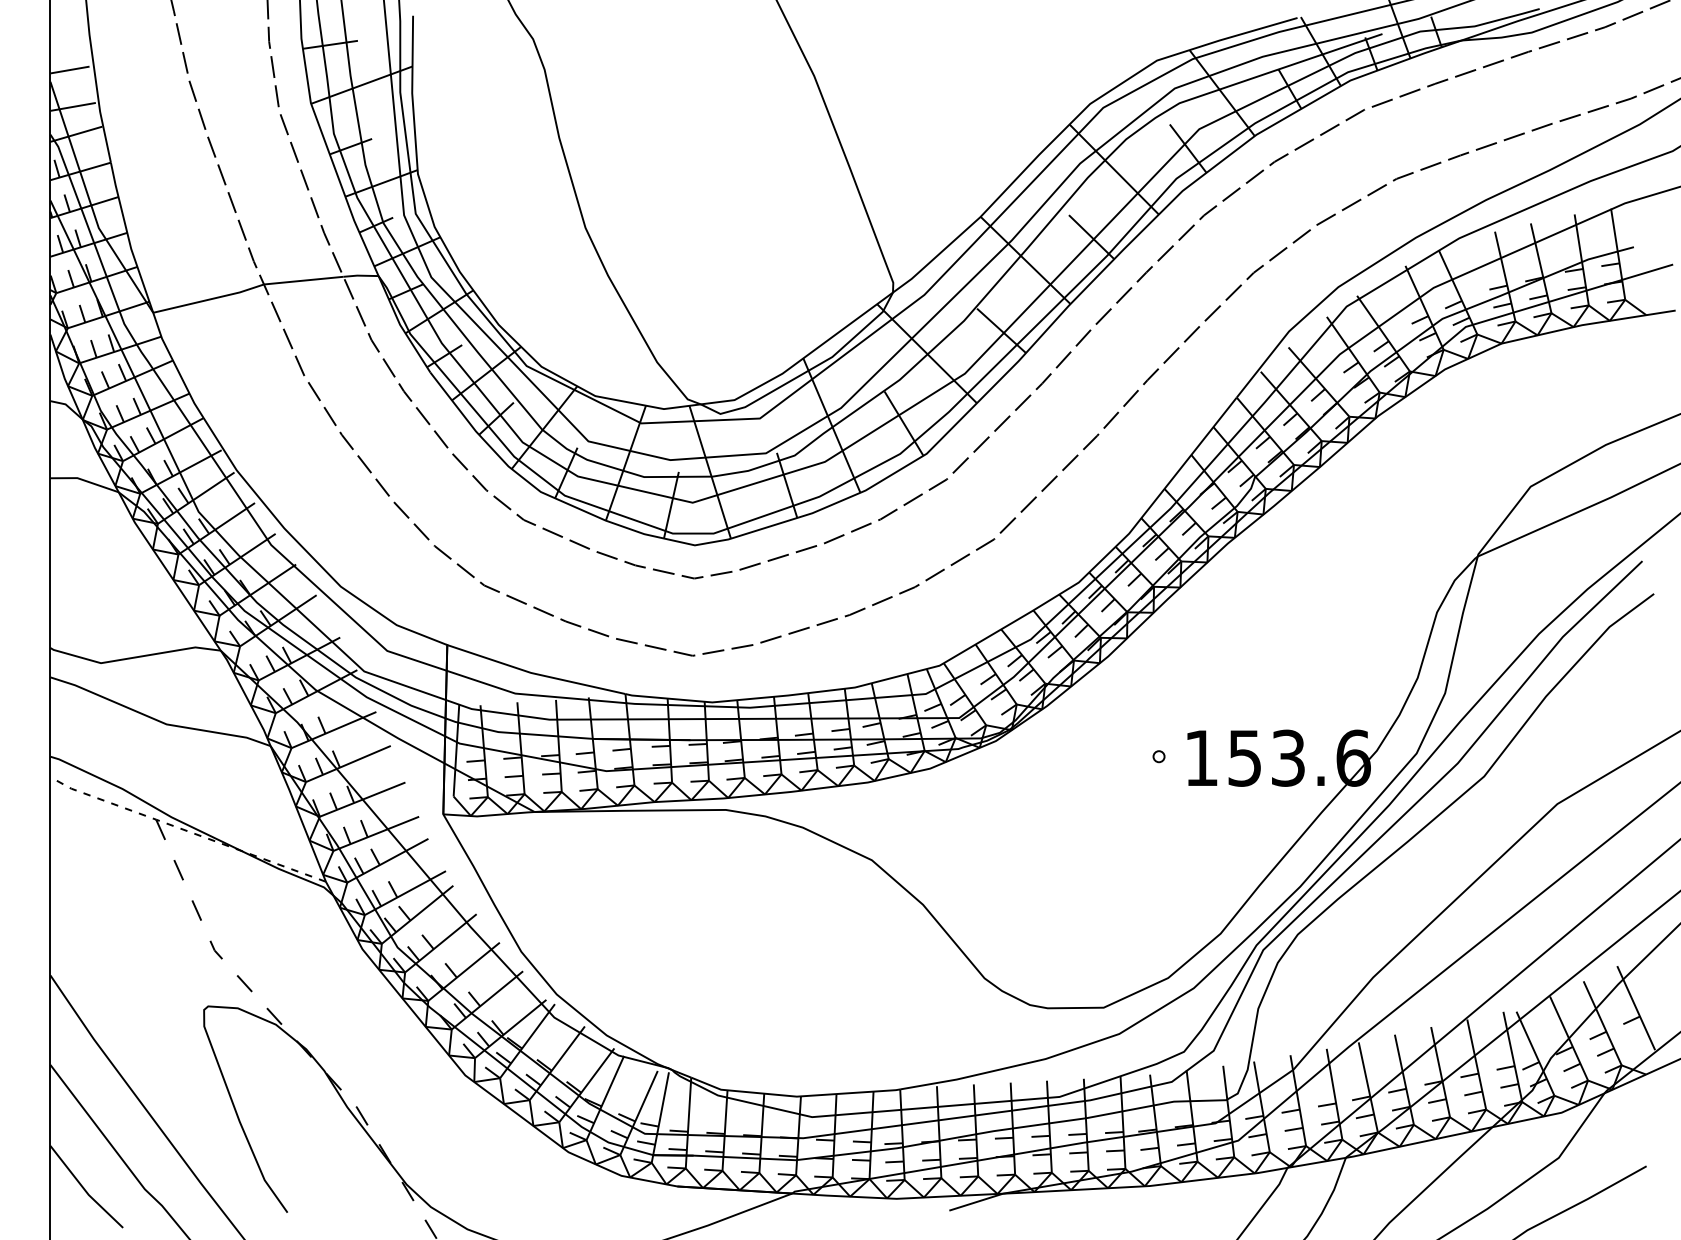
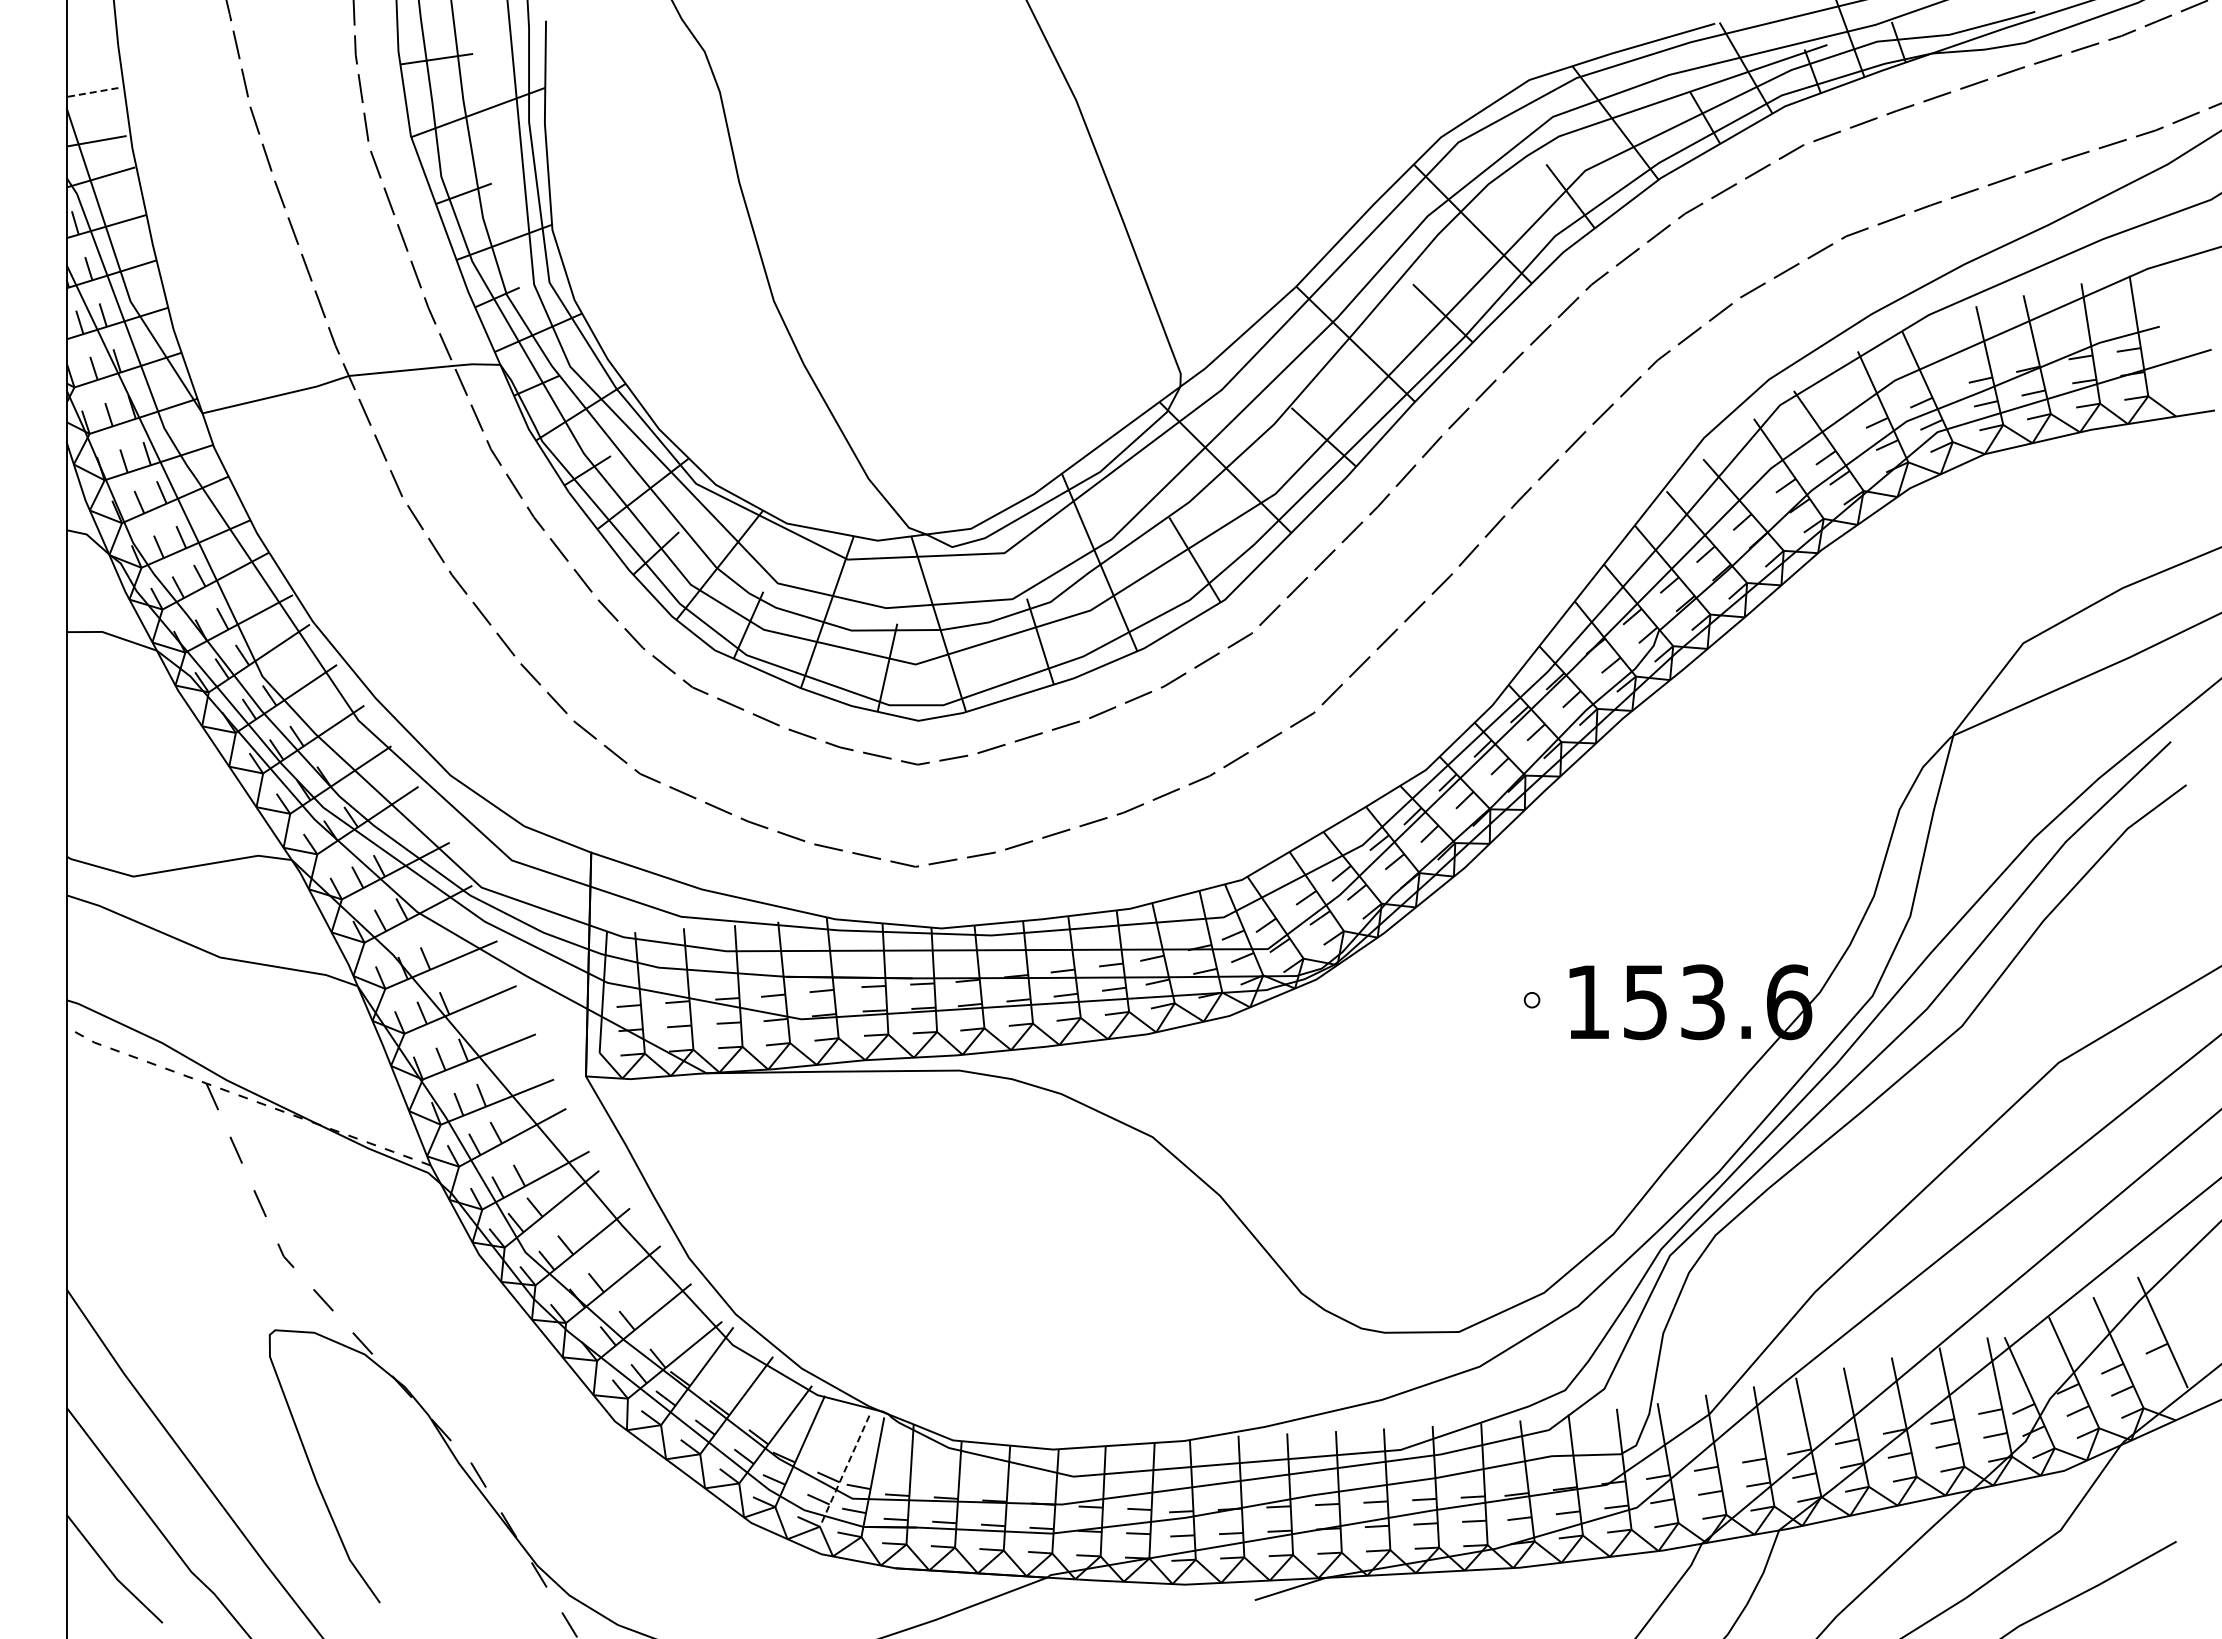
line: (70, 70) -> (92, 92), solid -> dashed
line: (638, 1113) -> (844, 1471), solid -> dashed

